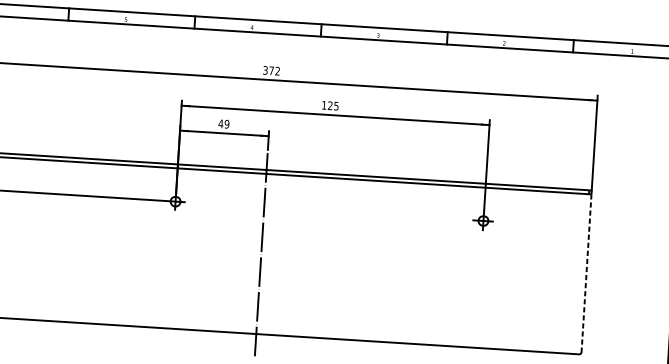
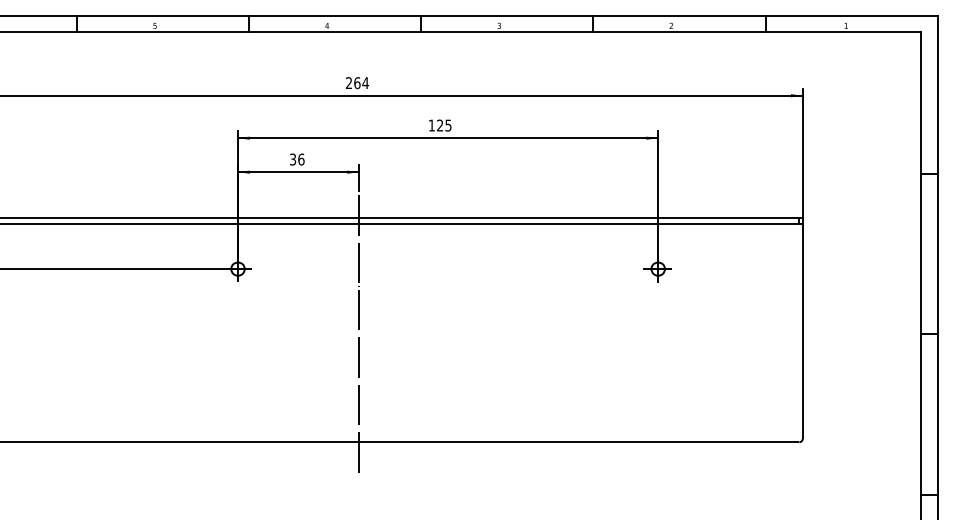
text: (271, 71) -> (357, 83), 372 -> 264
text: (223, 124) -> (296, 159), 49 -> 36
line: (586, 273) -> (802, 331), dashed -> solid

